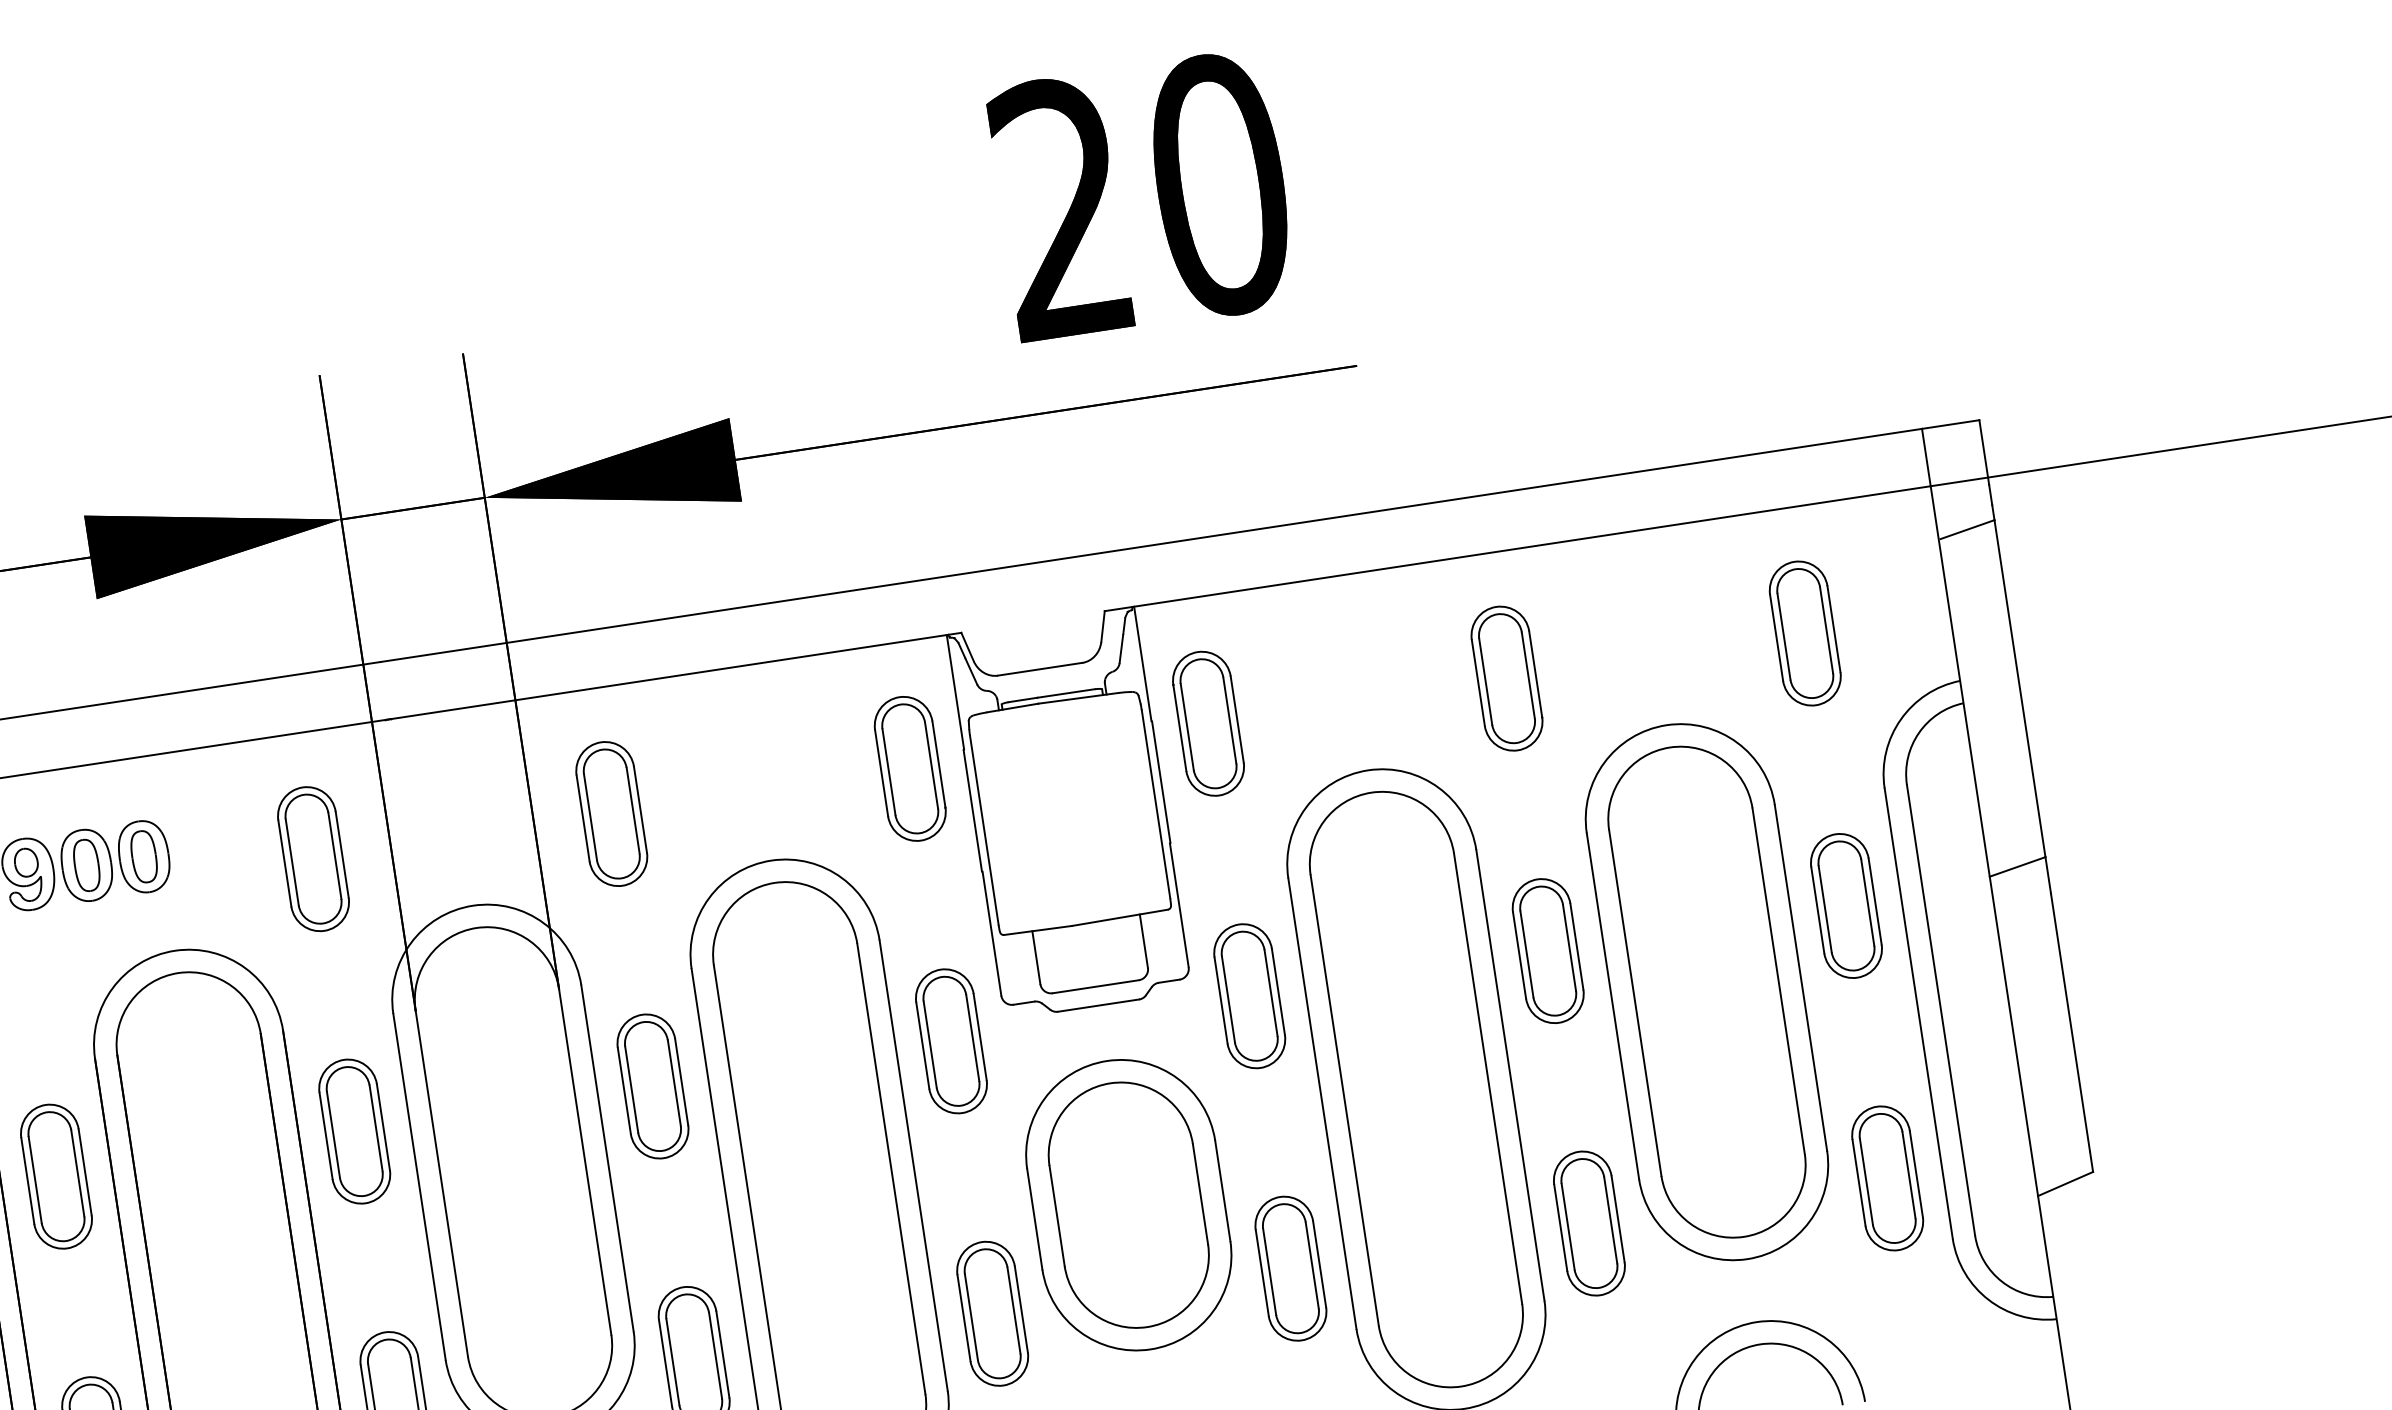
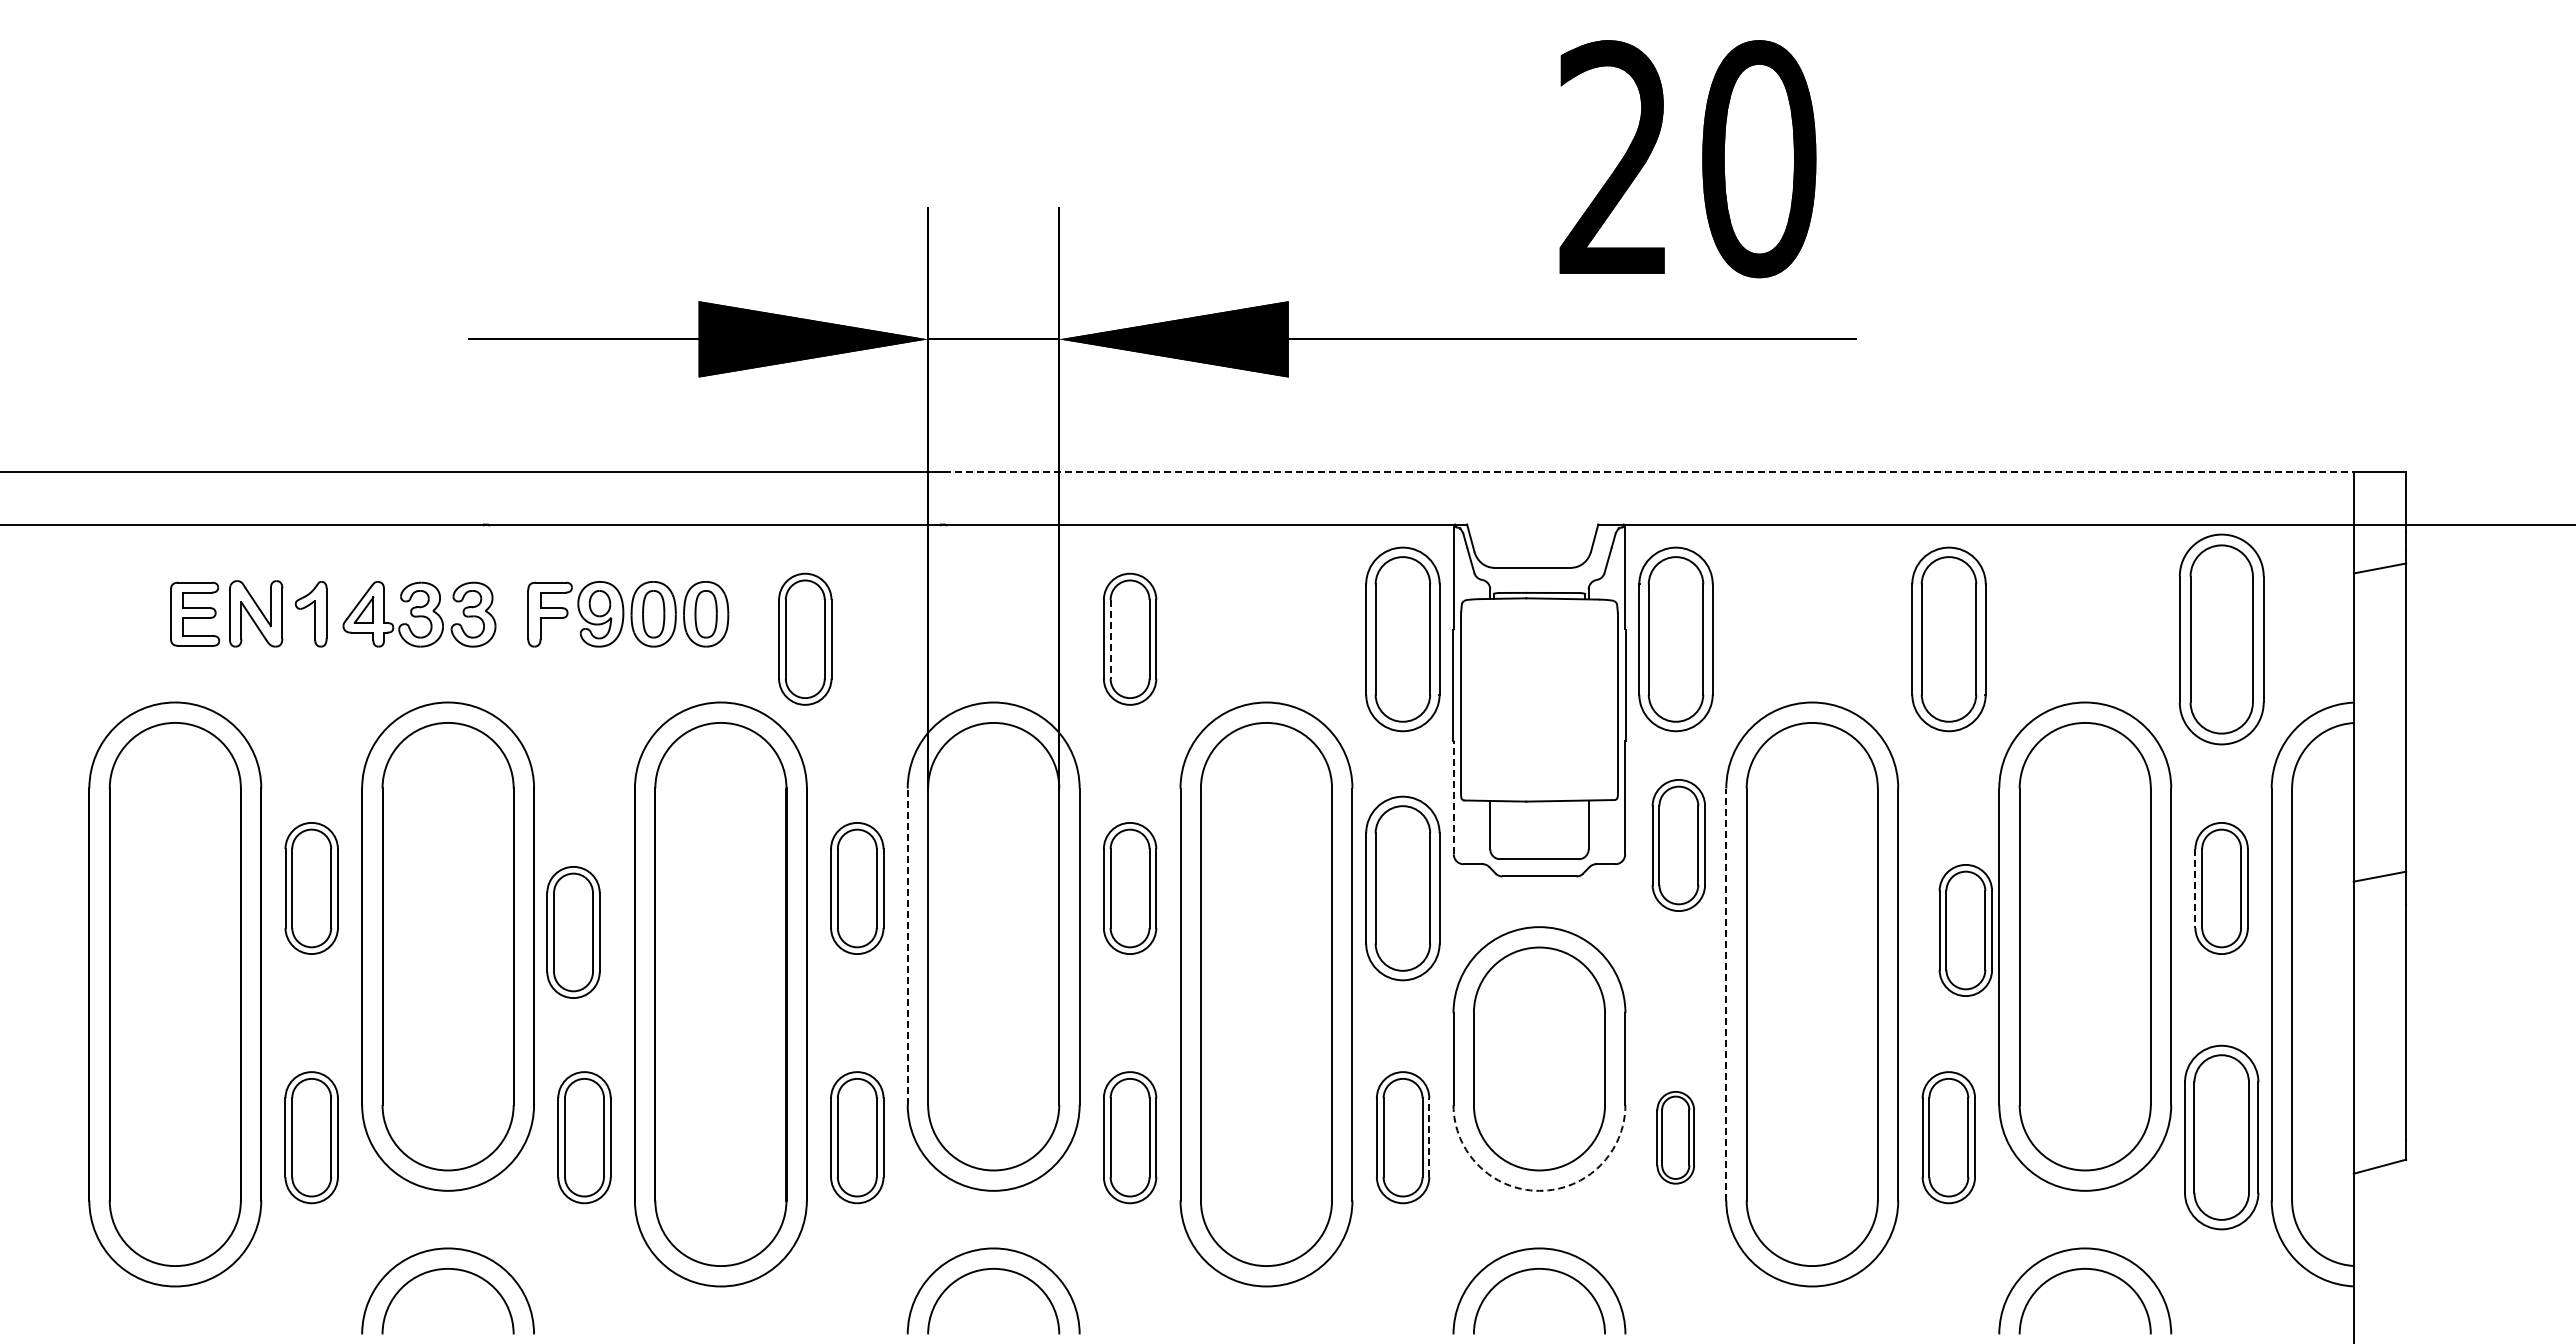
line: (1151, 545) -> (1648, 472), solid -> dashed
part: (1804, 632) -> (2221, 638), size x1.6
part: (1506, 677) -> (1948, 638), size x1.4
part: (1208, 722) -> (1675, 638), size x1.4
part: (910, 767) -> (1403, 638), size x1.4
line: (590, 817) -> (1110, 639), solid -> dashed
part: (313, 858) -> (805, 638), moved
line: (1818, 911) -> (2195, 889), solid -> dashed
line: (991, 933) -> (1453, 797), solid -> dashed
part: (1547, 951) -> (1965, 930), moved
part: (1249, 996) -> (1678, 845), moved
part: (951, 1041) -> (1403, 888), size x1.4
line: (1322, 1103) -> (1726, 994), solid -> dashed
part: (56, 1176) -> (573, 932), moved
part: (1887, 1178) -> (2221, 1137), size x1.4
line: (419, 1186) -> (907, 946), solid -> dashed
part: (1290, 1268) -> (1675, 1137), size x0.7
line: (1021, 1309) -> (1429, 1137), solid -> dashed
arc: (1150, 1348) -> (1539, 1190), solid -> dashed

